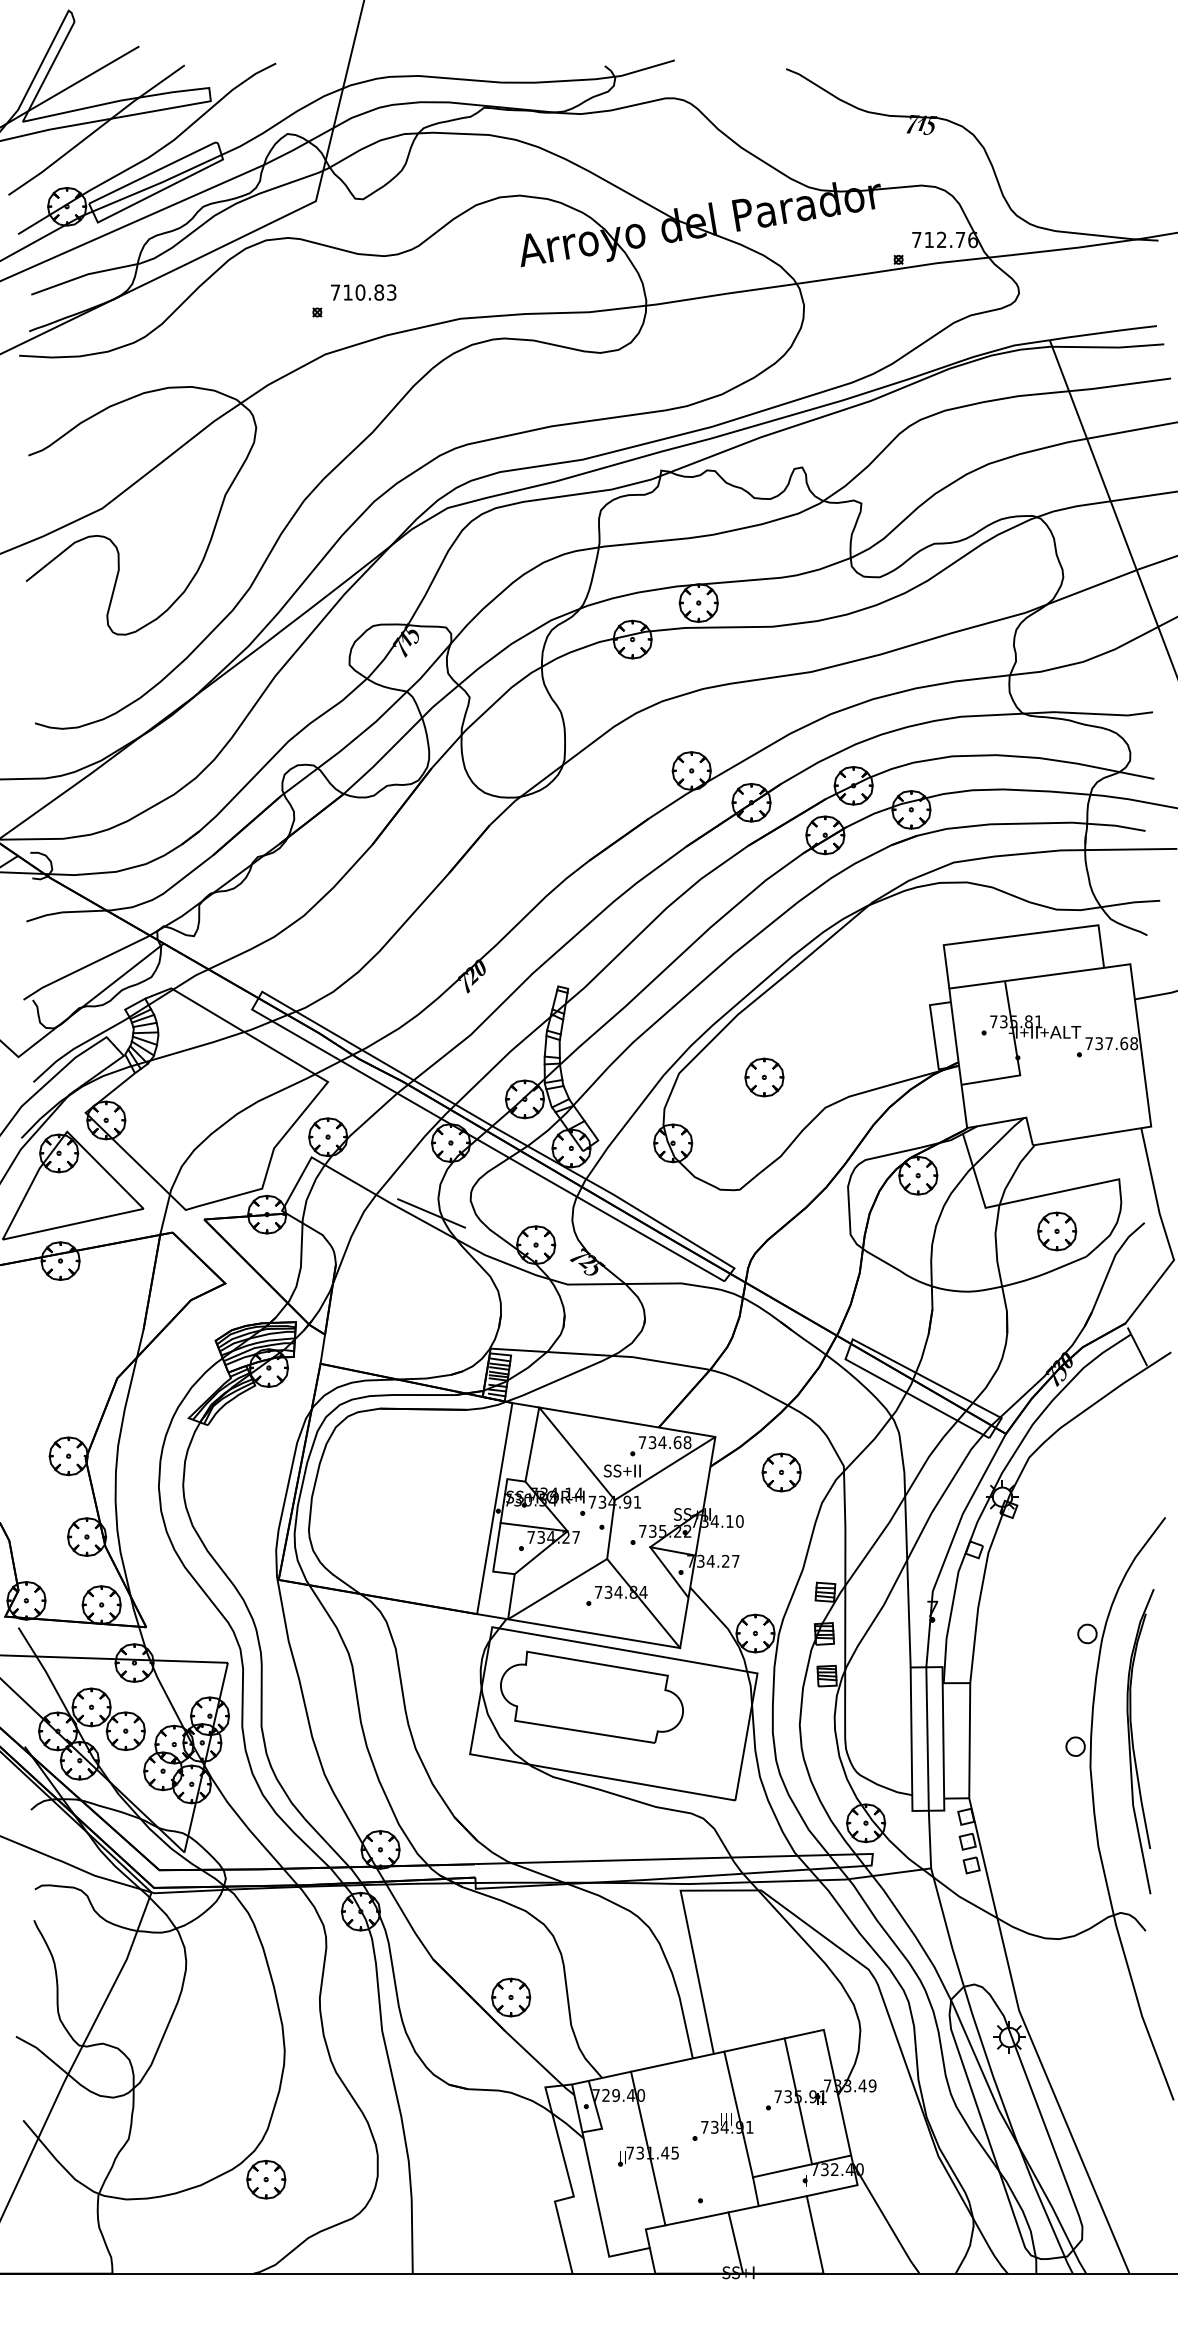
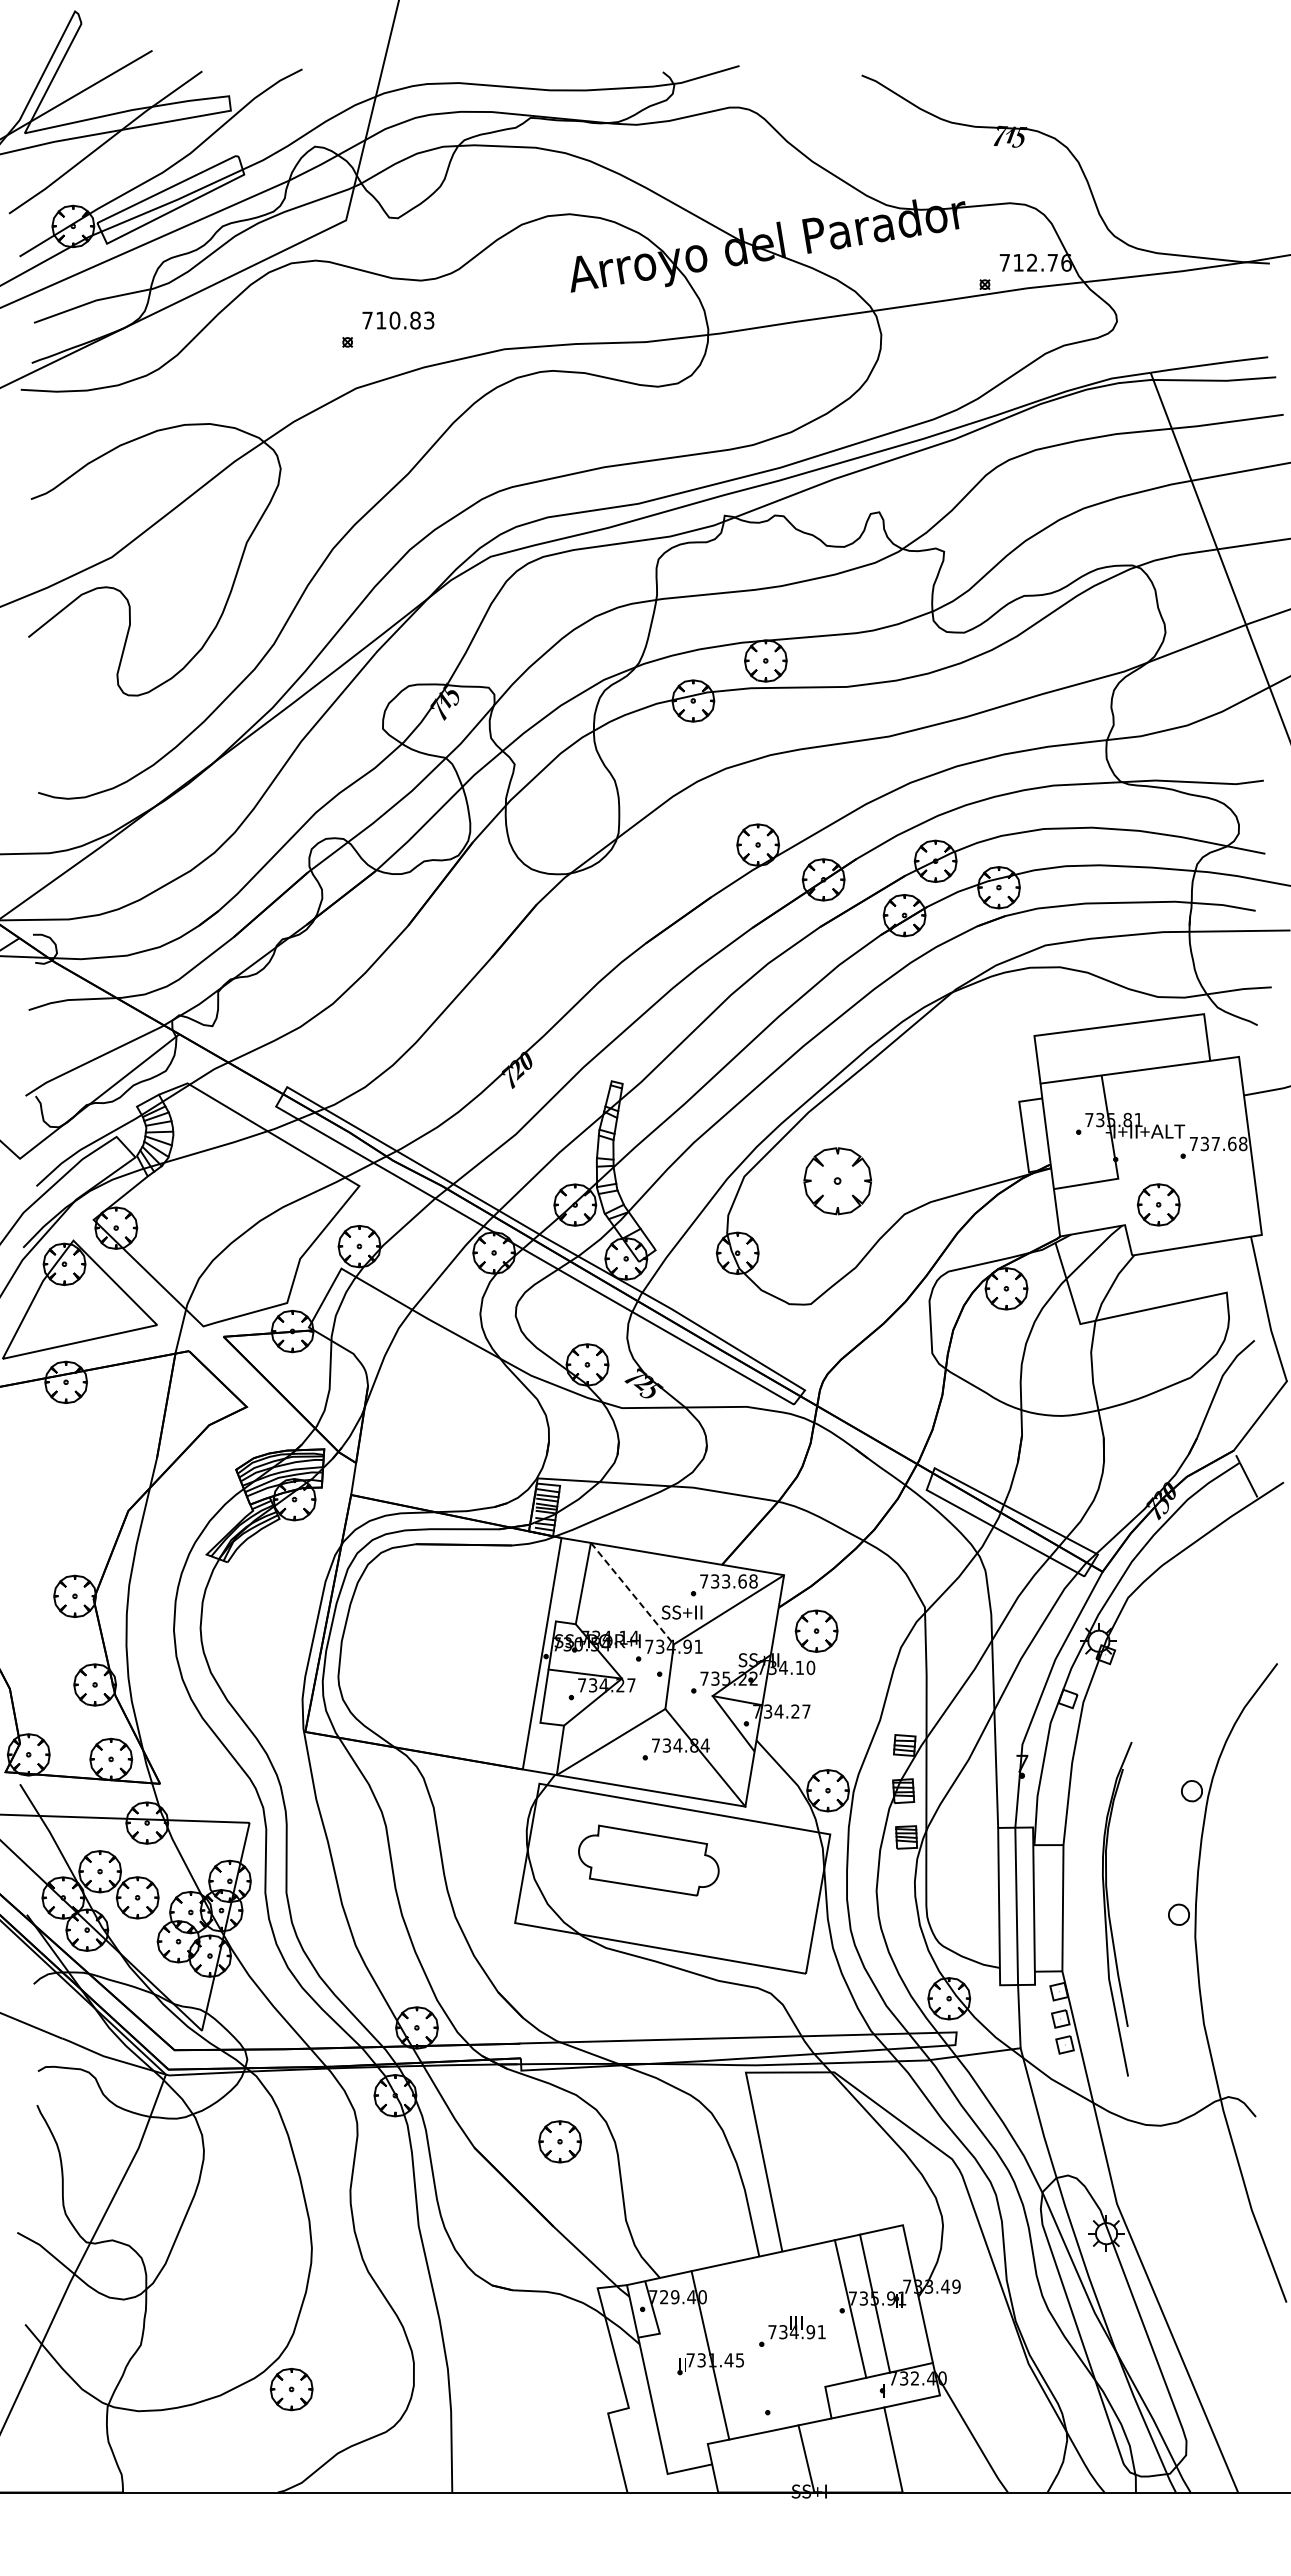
part: (764, 1076) -> (837, 1180), size x1.6
line: (431, 1212) -> (472, 1329), removed
part: (1056, 1231) -> (1158, 1204), moved
text: (661, 1442) -> (725, 1581), 734.68 -> 733.68
line: (577, 1453) -> (632, 1593), solid -> dashed
part: (781, 1471) -> (816, 1630), moved
part: (591, 1697) -> (648, 1860), size x0.7
part: (1133, 1741) -> (1109, 1909), moved
part: (510, 1997) -> (559, 2141), moved
line: (738, 2114) -> (850, 2308), moved

